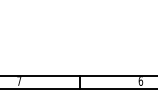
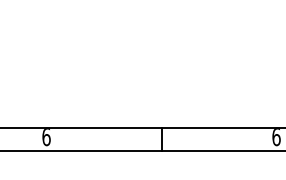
text: (19, 81) -> (46, 137), 7 -> 6

